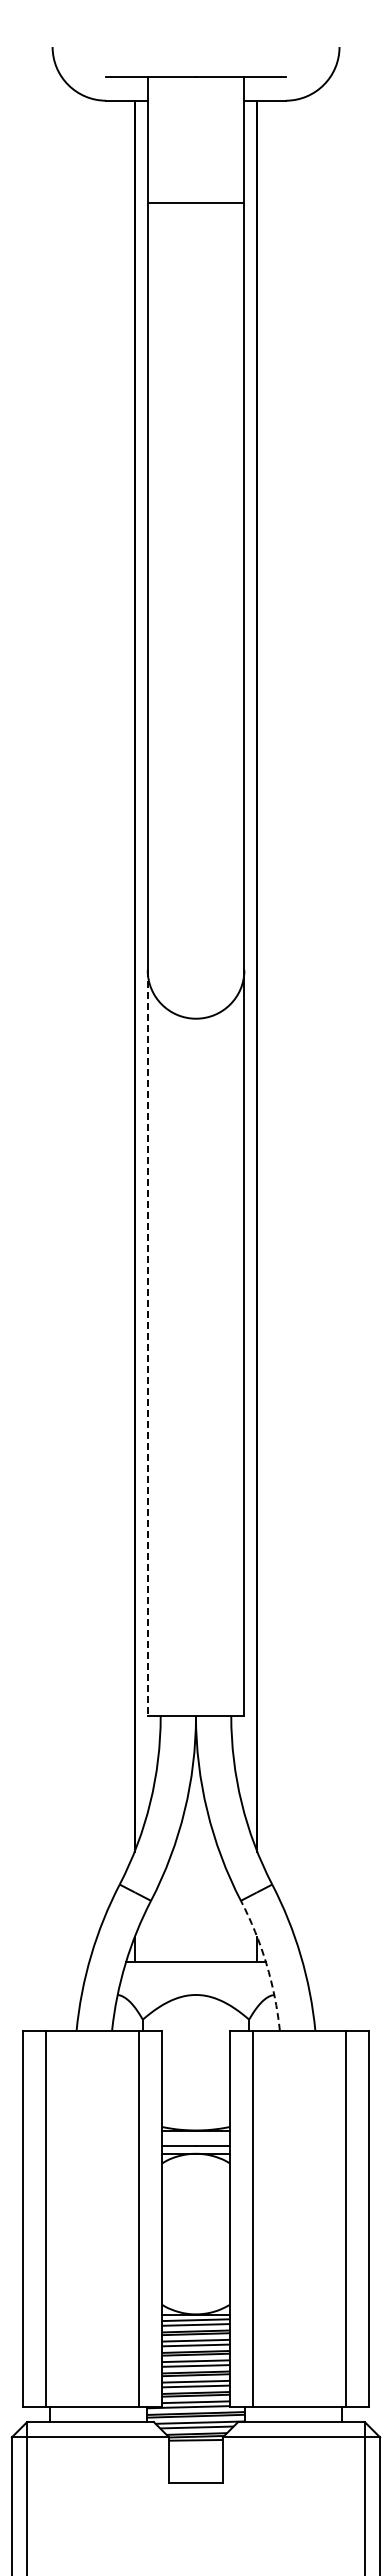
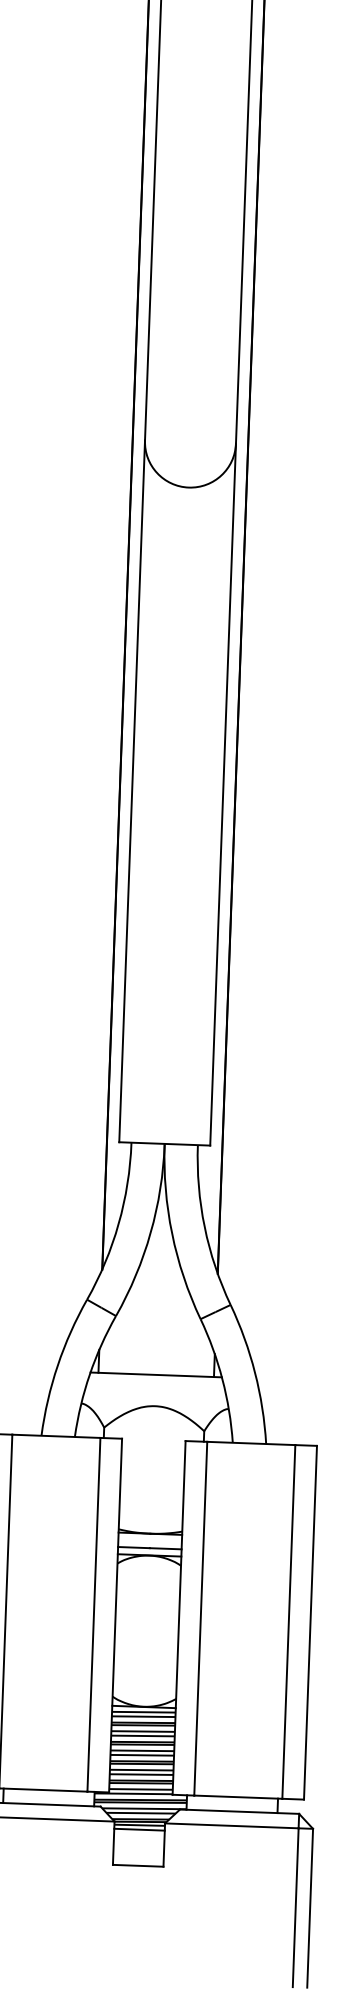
line: (147, 1343) -> (131, 791), dashed -> solid
arc: (266, 1963) -> (222, 1379), dashed -> solid
line: (195, 2445) -> (139, 1830), added

